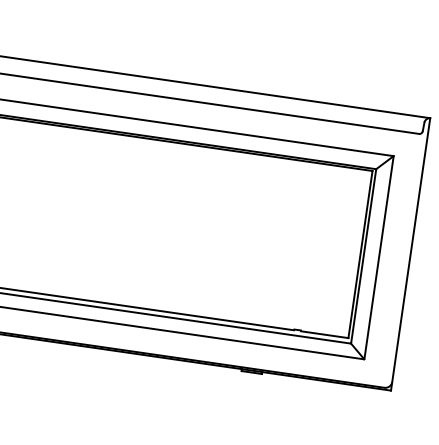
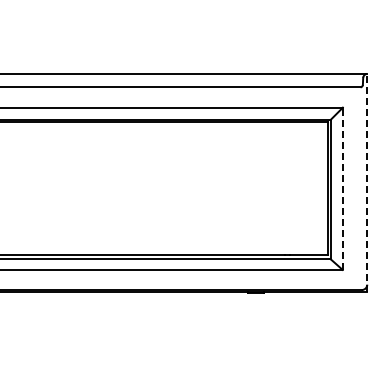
line: (410, 254) -> (367, 182), solid -> dashed
line: (378, 257) -> (342, 188), solid -> dashed

